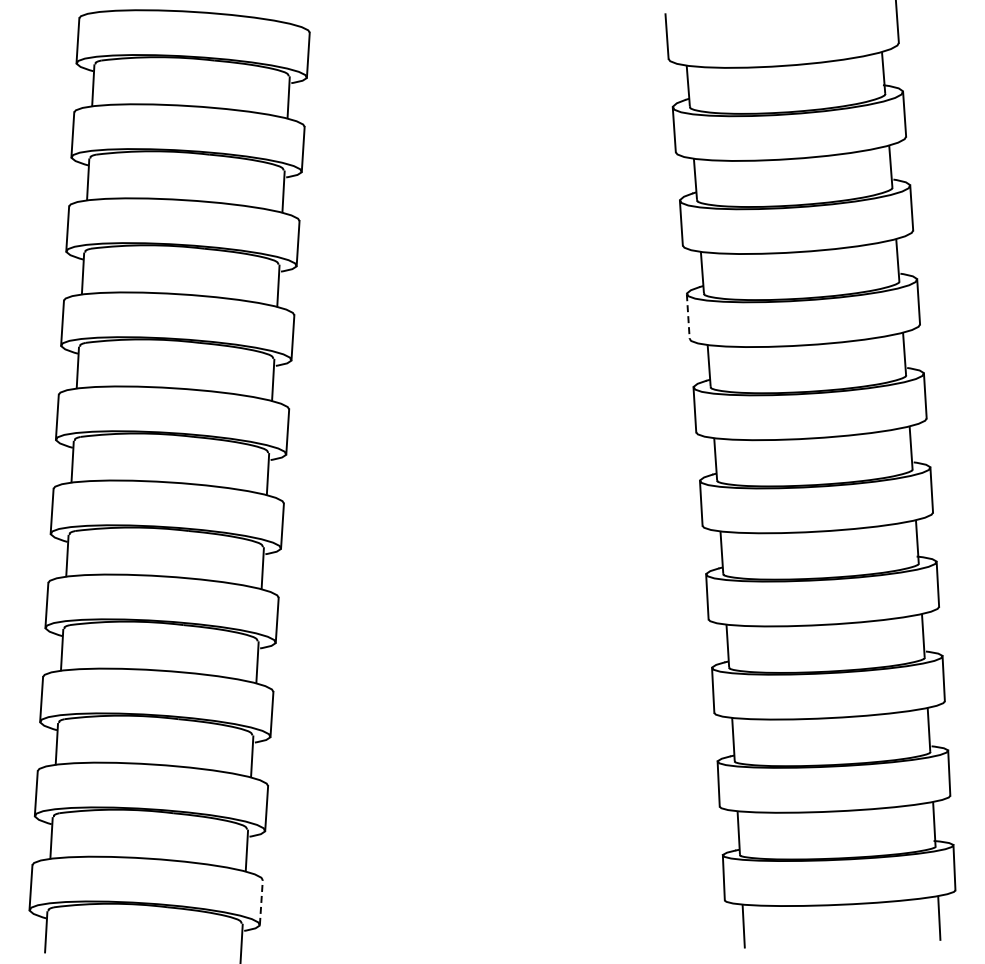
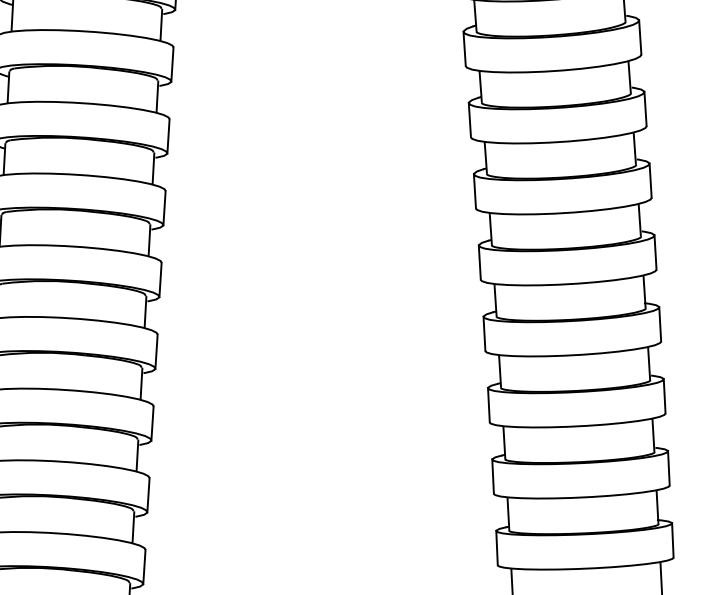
line: (688, 317) -> (470, 120), dashed -> solid
line: (261, 902) -> (144, 566), dashed -> solid

